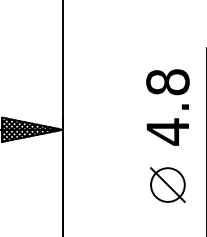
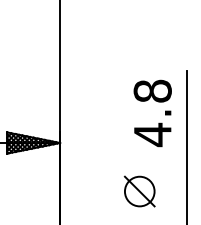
text: (167, 107) -> (152, 113), moved
part: (167, 185) -> (139, 191), moved

